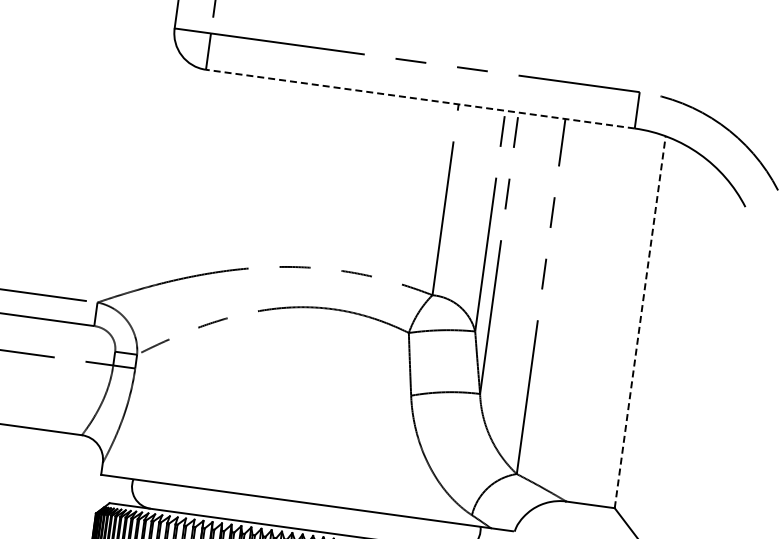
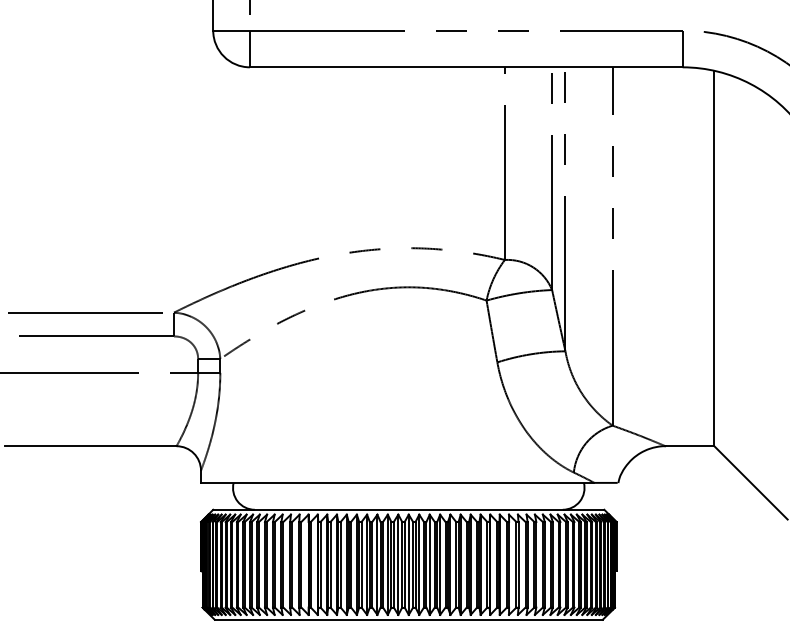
line: (419, 99) -> (465, 67), dashed -> solid
line: (640, 322) -> (714, 258), dashed -> solid

